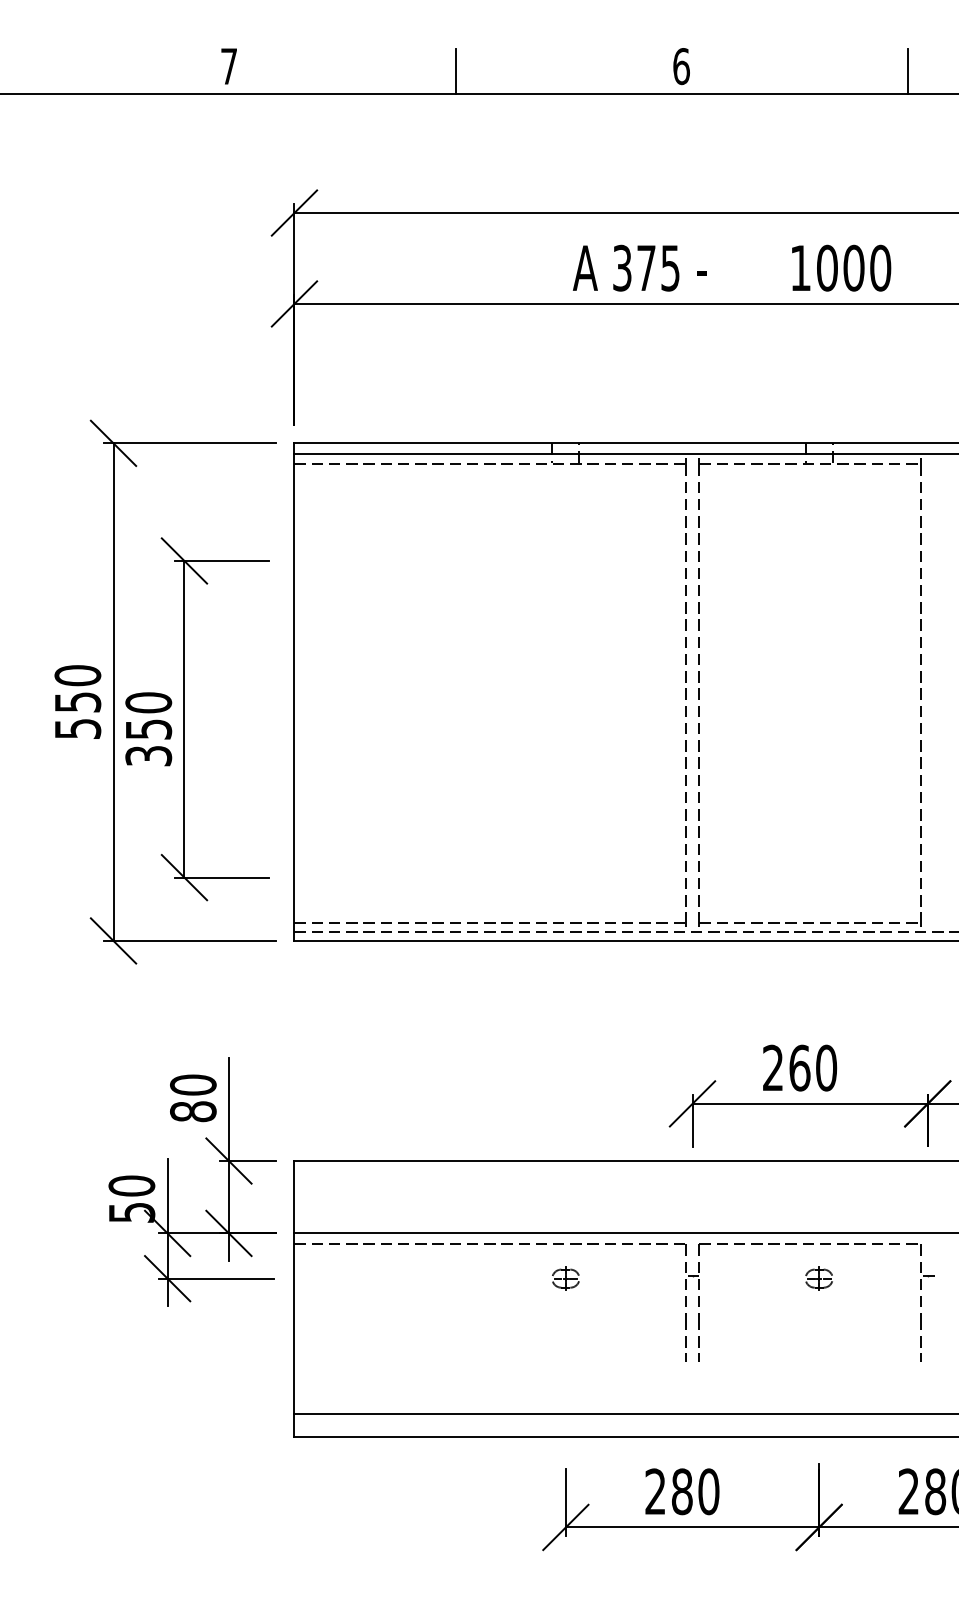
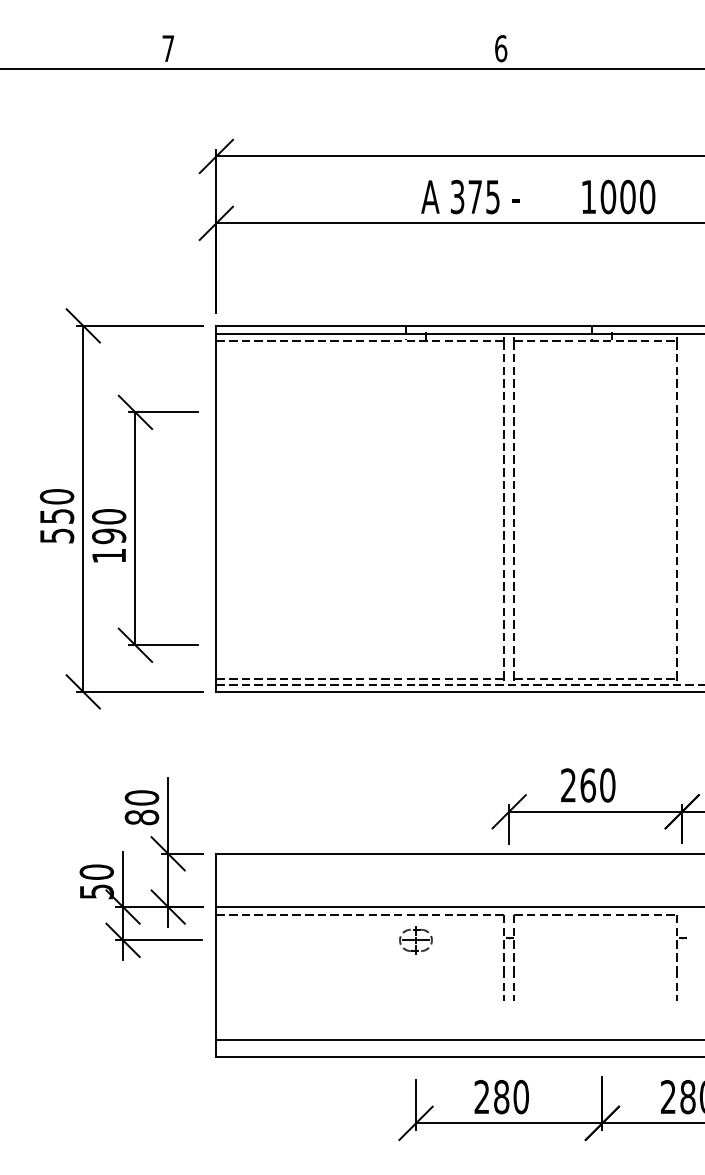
line: (455, 71) -> (334, 52), removed
line: (908, 71) -> (668, 52), removed
text: (148, 742) -> (109, 545), 350 -> 190
part: (565, 1278) -> (415, 940), size x1.6
part: (818, 1278) -> (601, 940), removed

